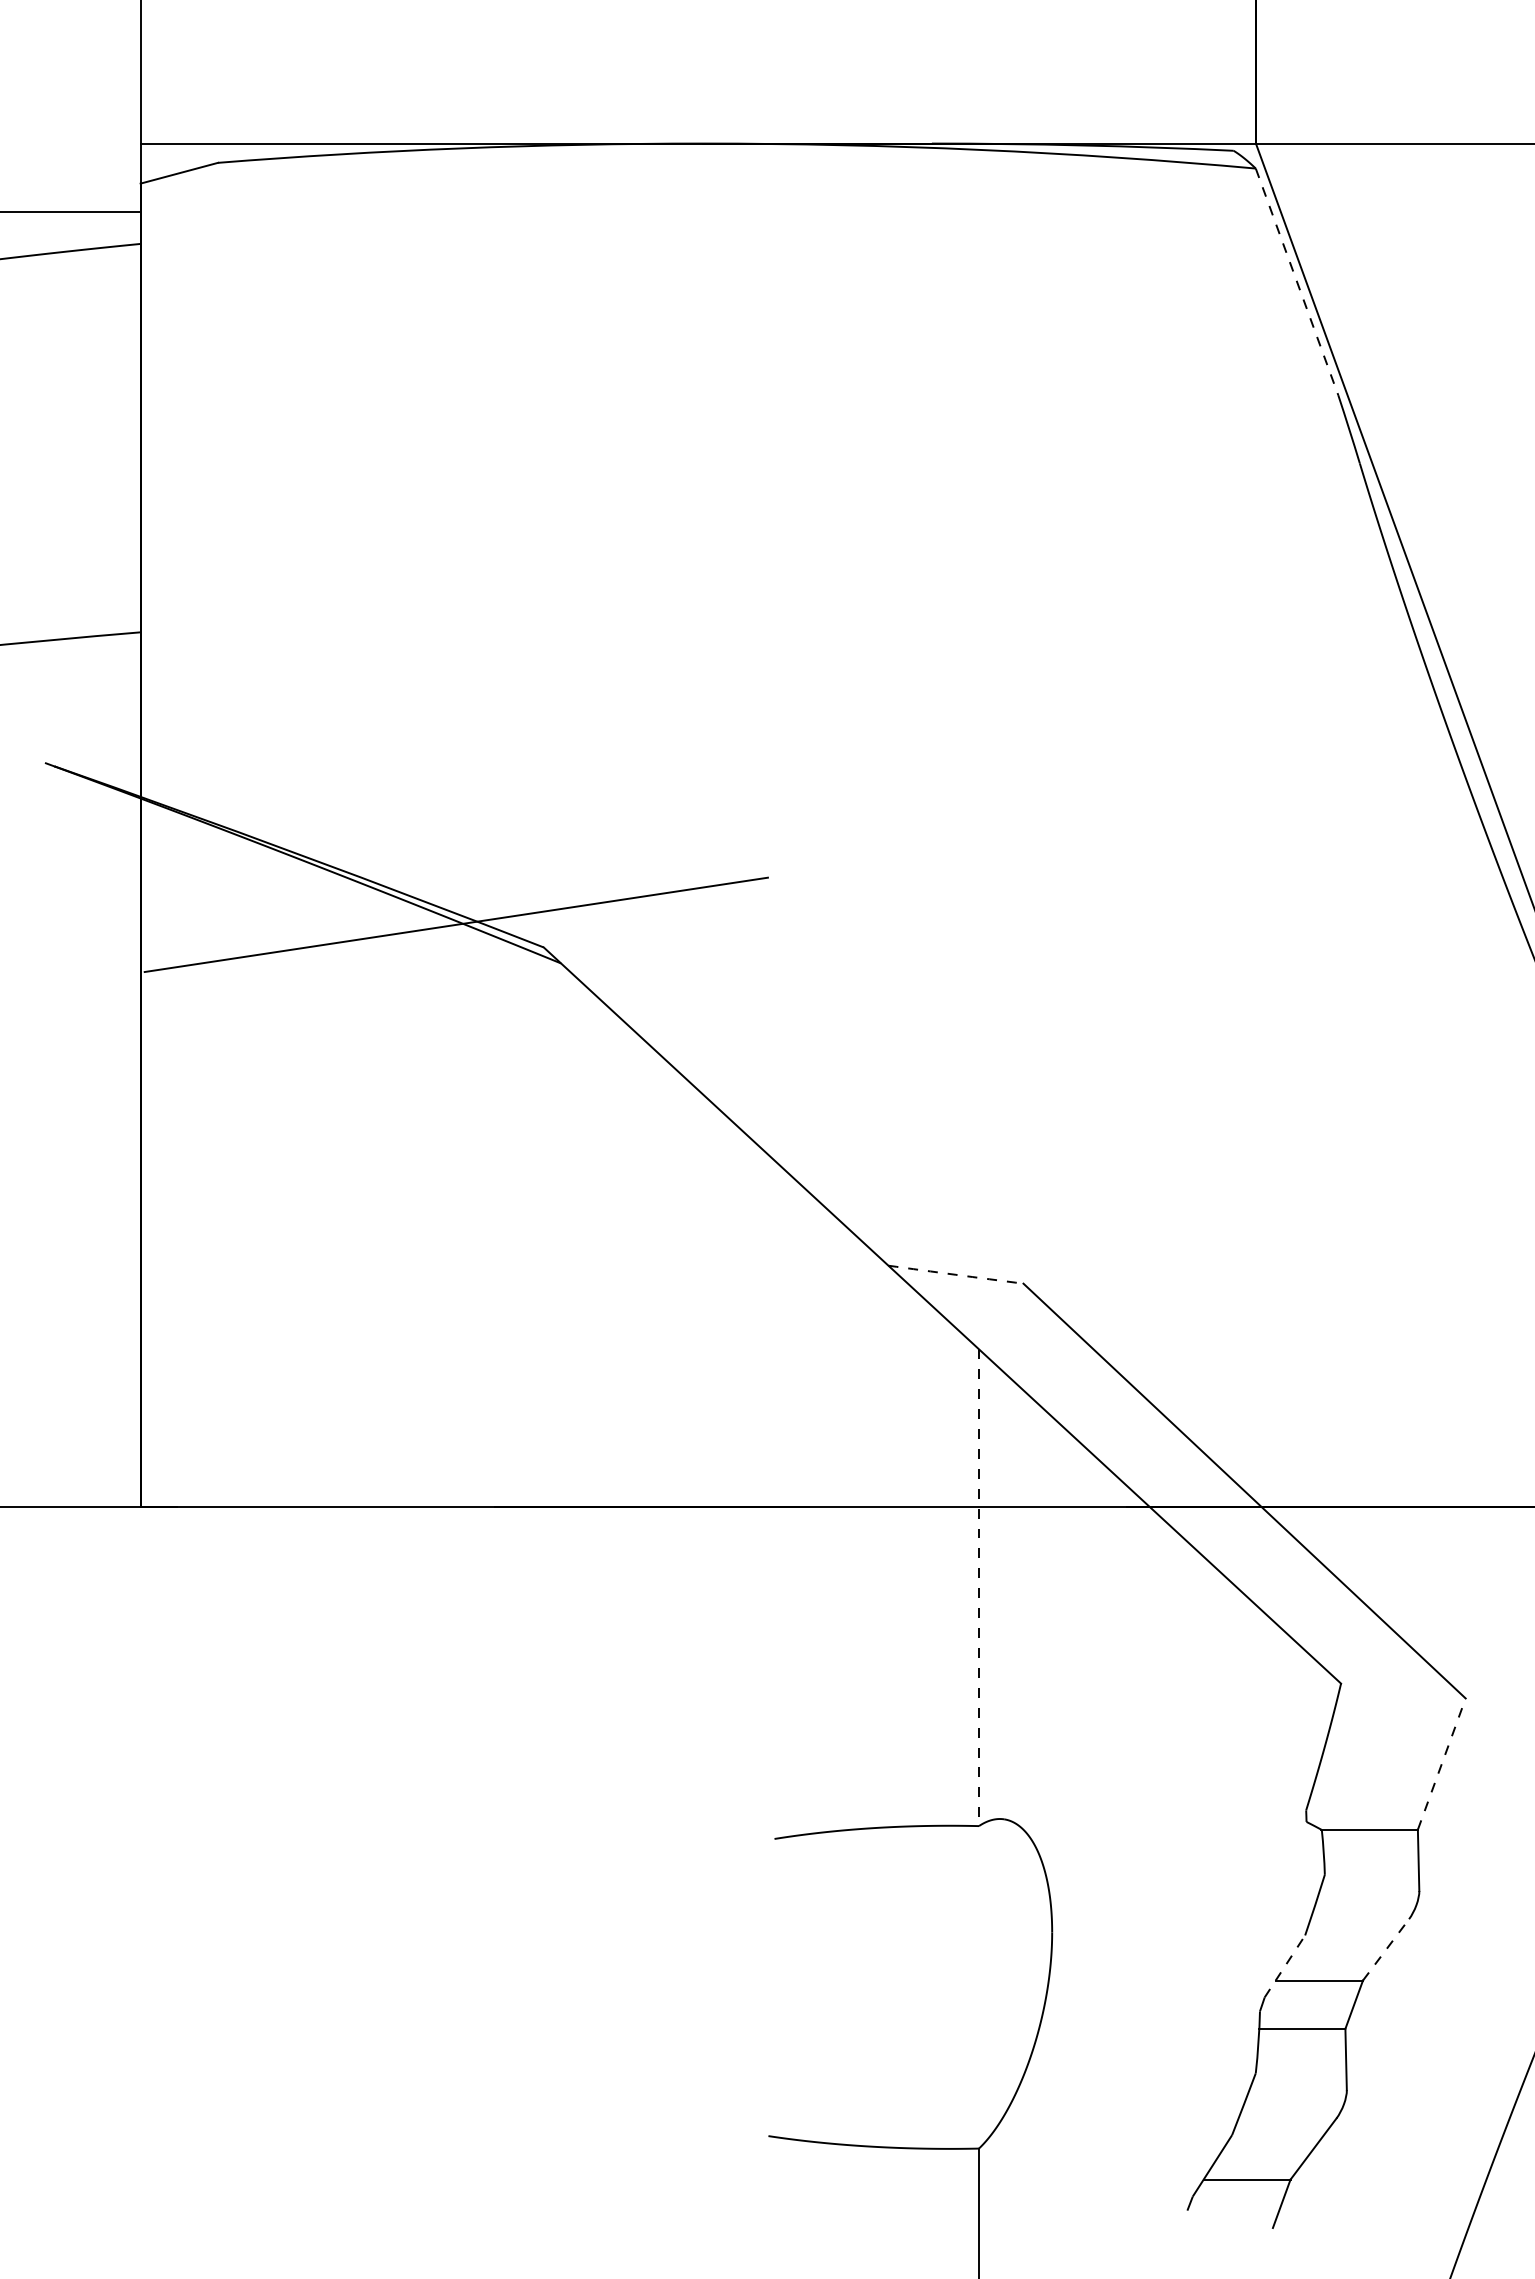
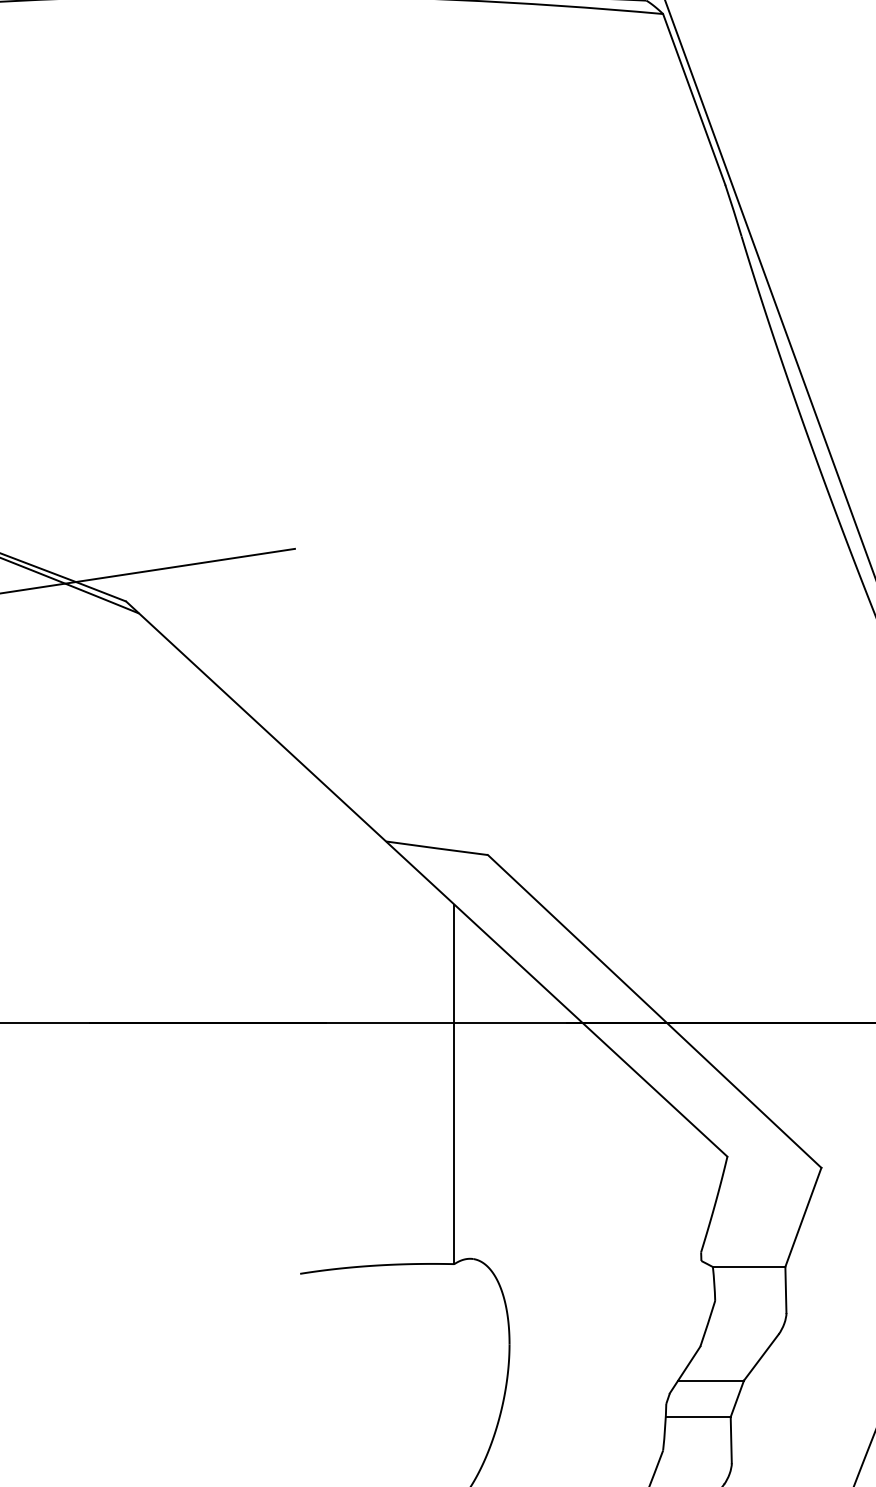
line: (1297, 281) -> (694, 99), dashed -> solid
arc: (955, 1274) -> (436, 848), dashed -> solid
line: (979, 1588) -> (454, 1084), dashed -> solid
line: (1441, 1764) -> (803, 1217), dashed -> solid
line: (1386, 1949) -> (761, 1357), dashed -> solid
line: (1284, 1966) -> (684, 1370), dashed -> solid

